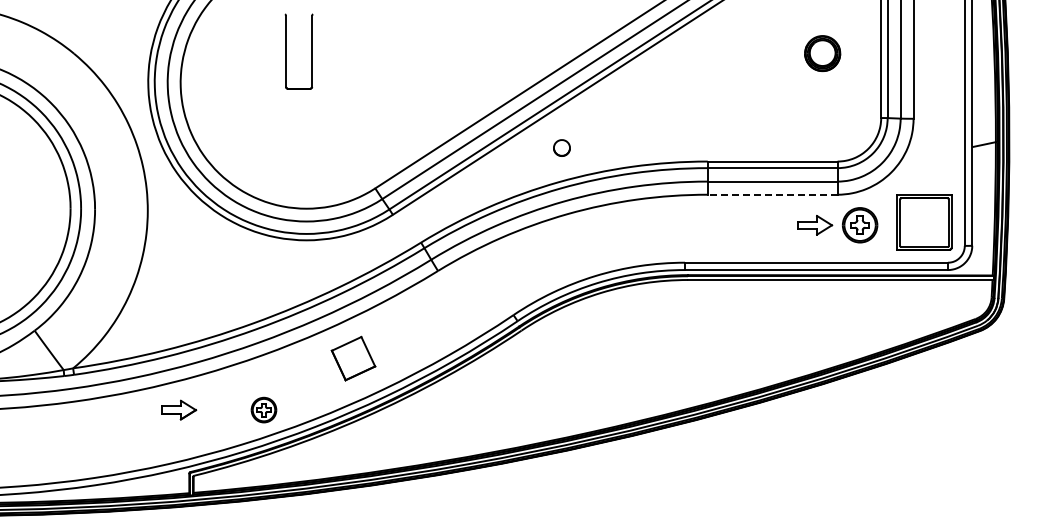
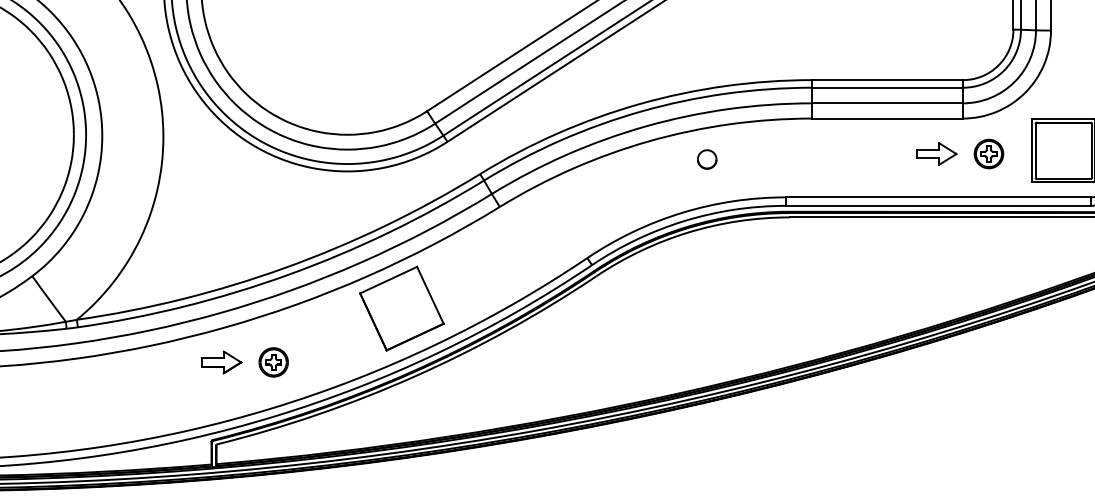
part: (561, 147) -> (706, 158), moved
line: (772, 194) -> (887, 118), dashed -> solid
part: (859, 225) -> (988, 154), size x0.71
part: (353, 358) -> (401, 308), size x1.67
part: (179, 409) -> (222, 361), moved
part: (263, 409) -> (273, 361), moved

